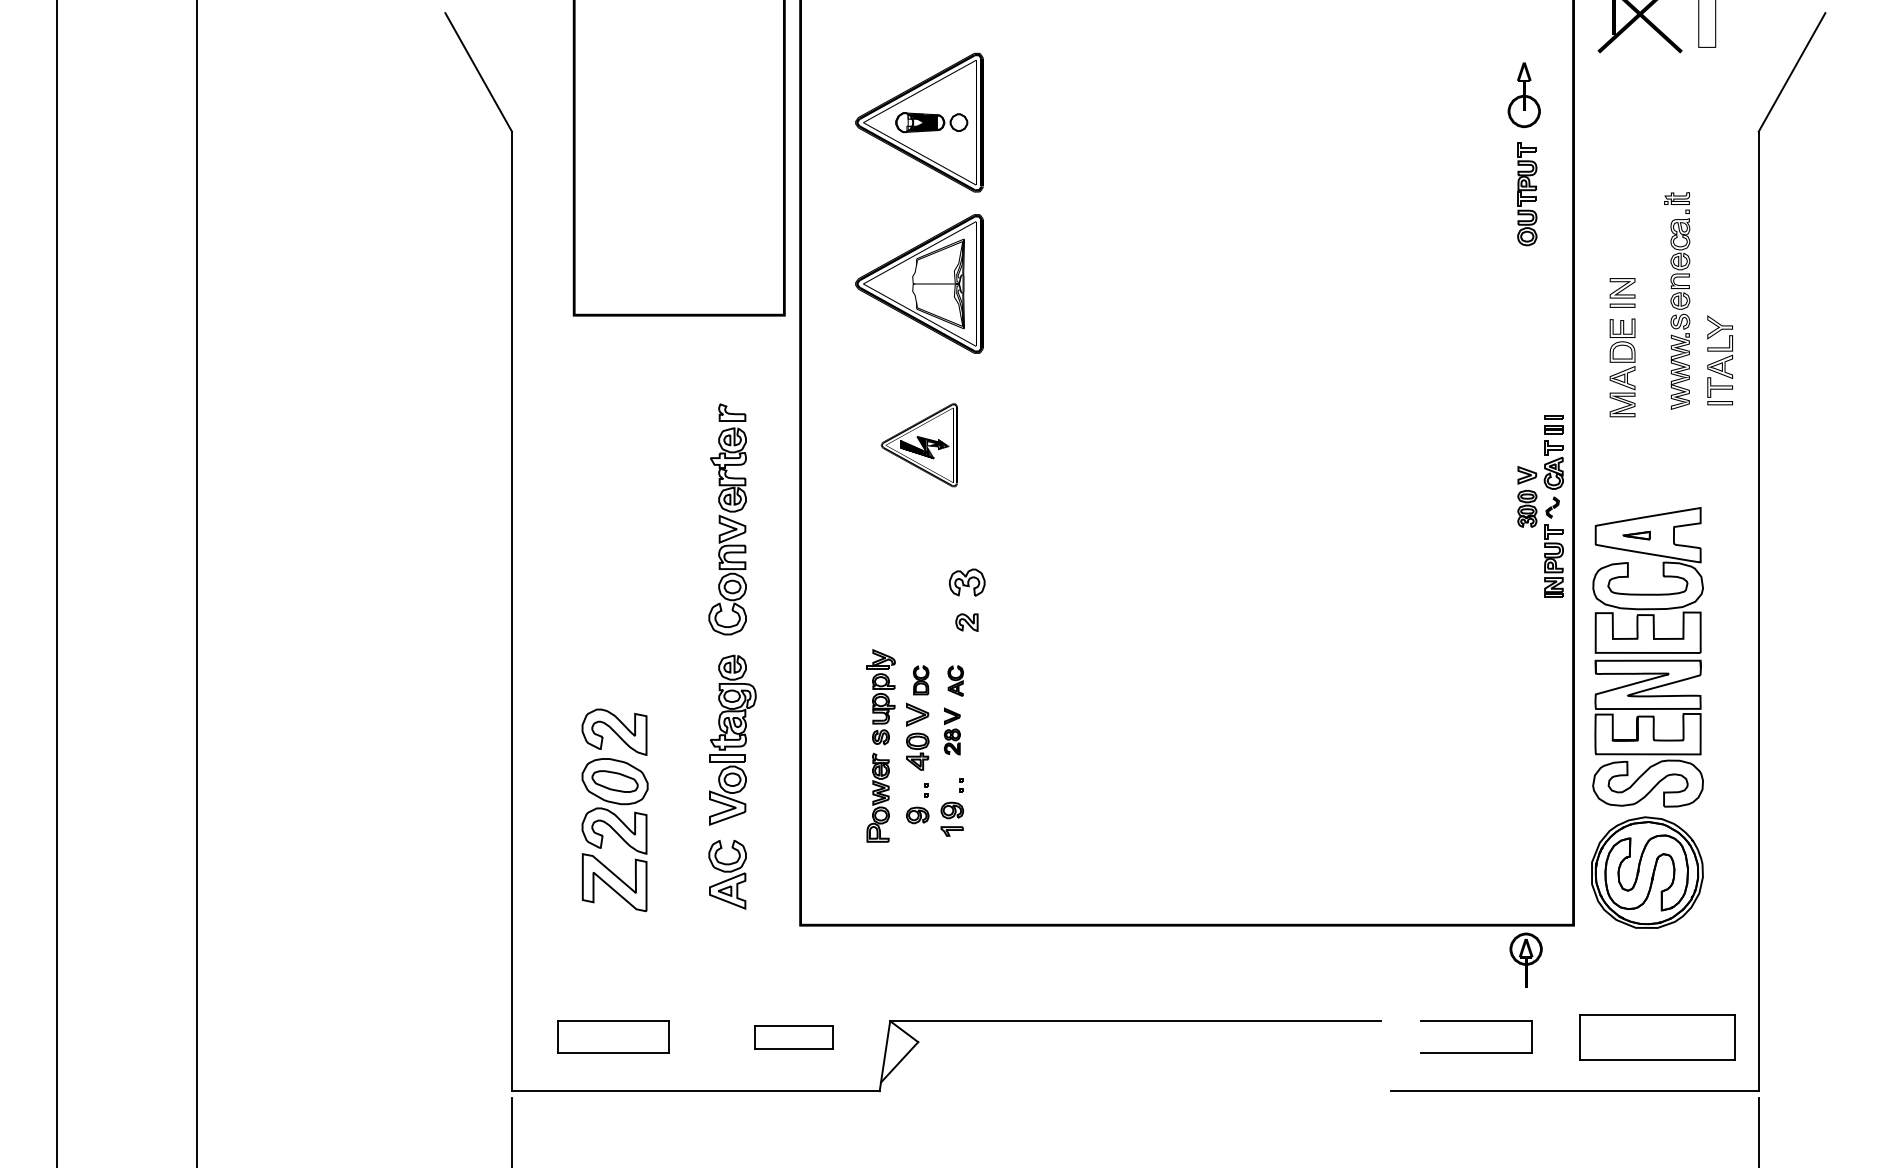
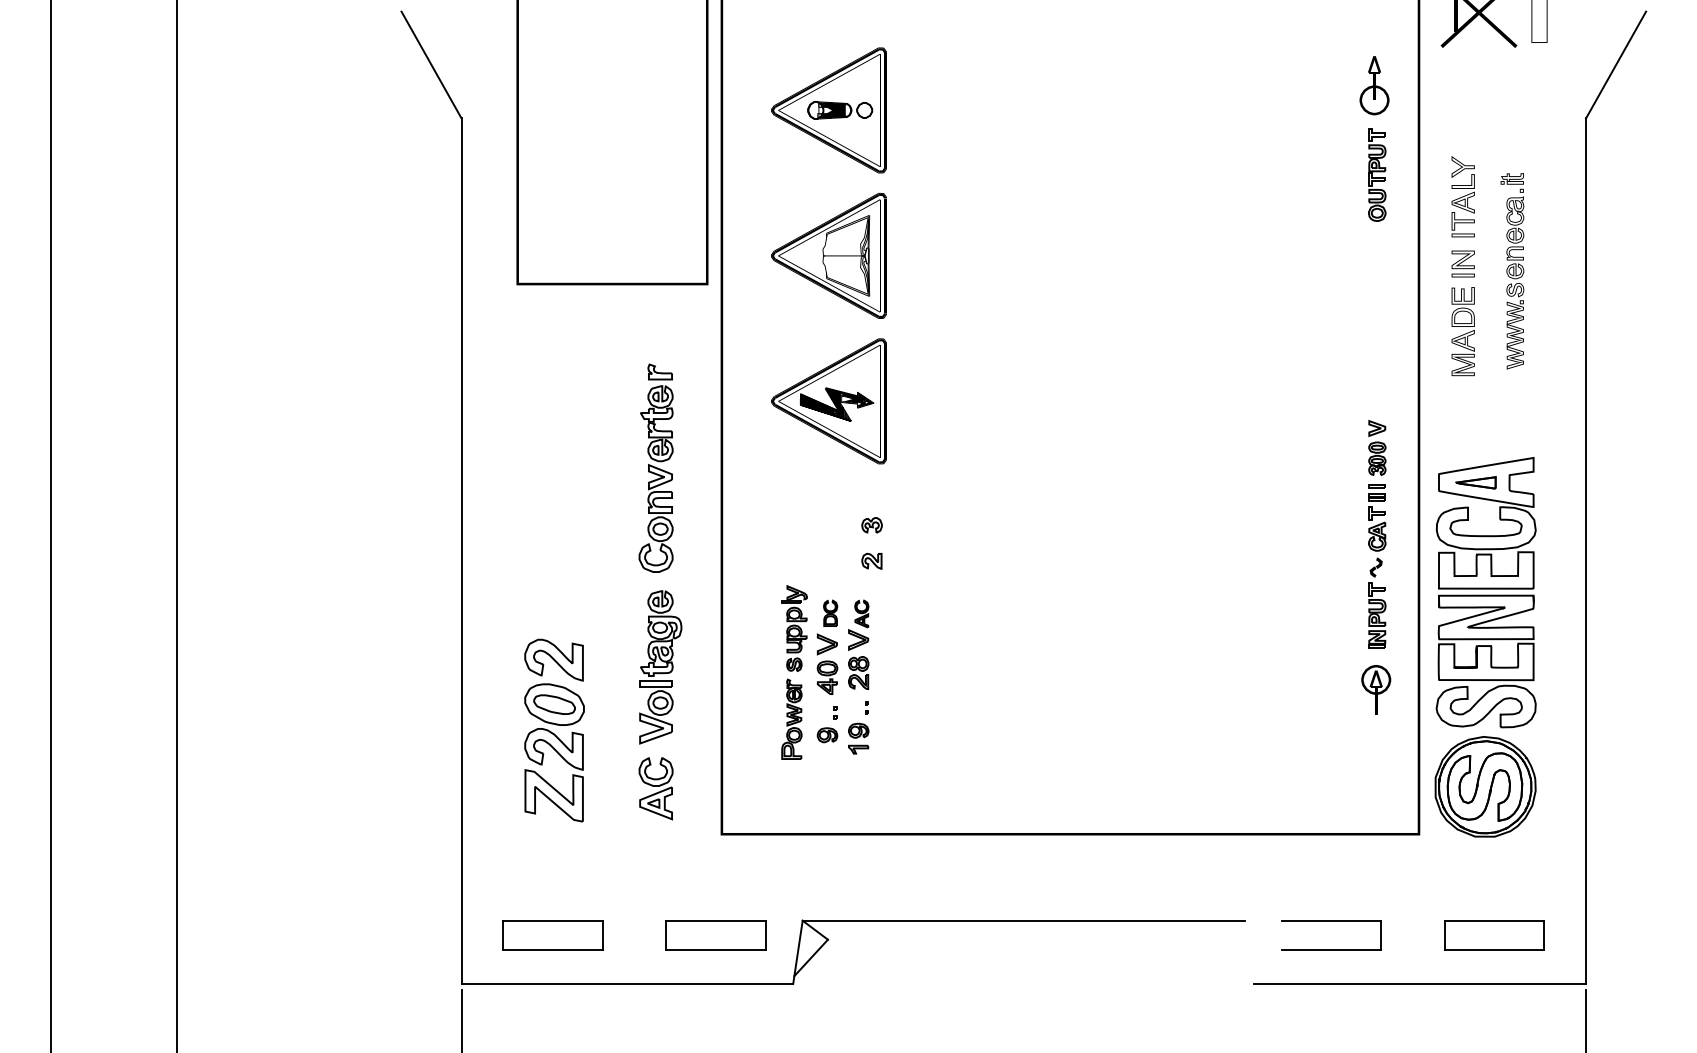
part: (1719, 360) -> (1462, 196), moved
part: (918, 445) -> (828, 401), size x1.67
part: (1554, 506) -> (1377, 566), moved
part: (1636, 535) -> (1475, 482), size x1.67
part: (966, 582) -> (871, 525), size x0.62
part: (952, 731) -> (858, 659), size x1.43
part: (1526, 959) -> (1376, 689), moved
part: (793, 1037) -> (715, 935), size x1.43
part: (1657, 1037) -> (1494, 935), size x0.71

